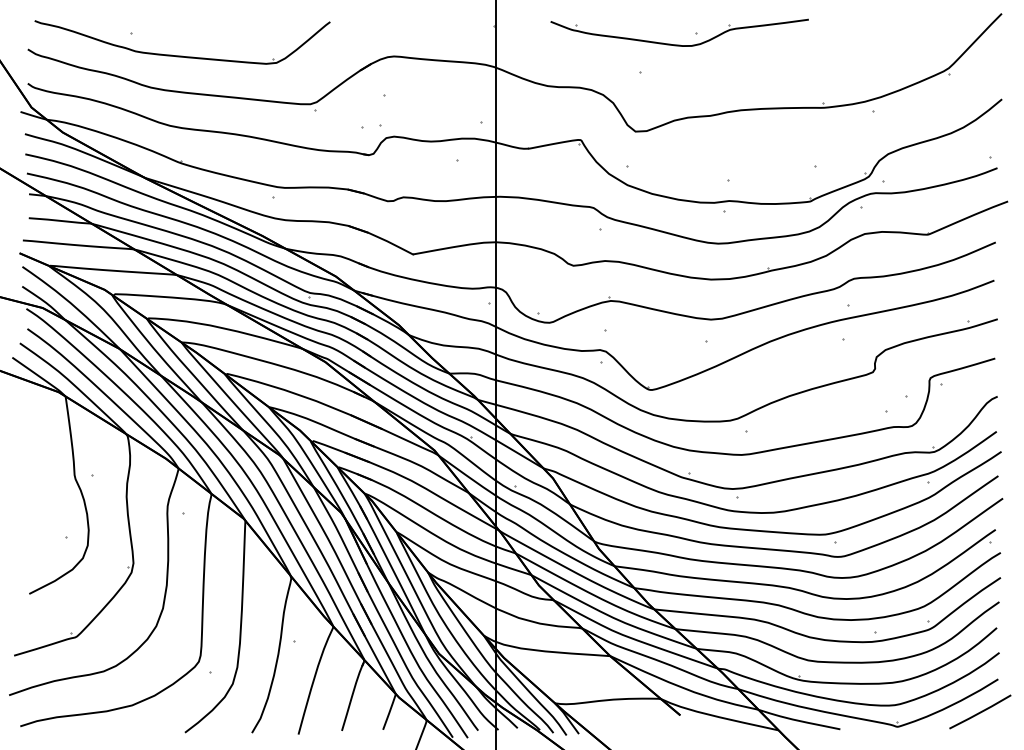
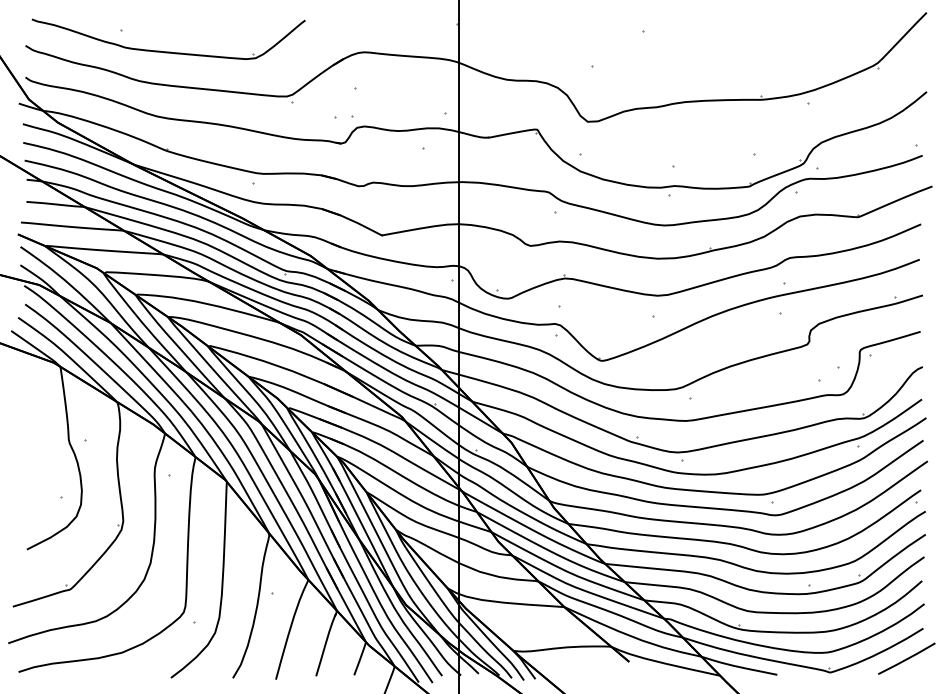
part: (679, 44) -> (628, 41), removed

